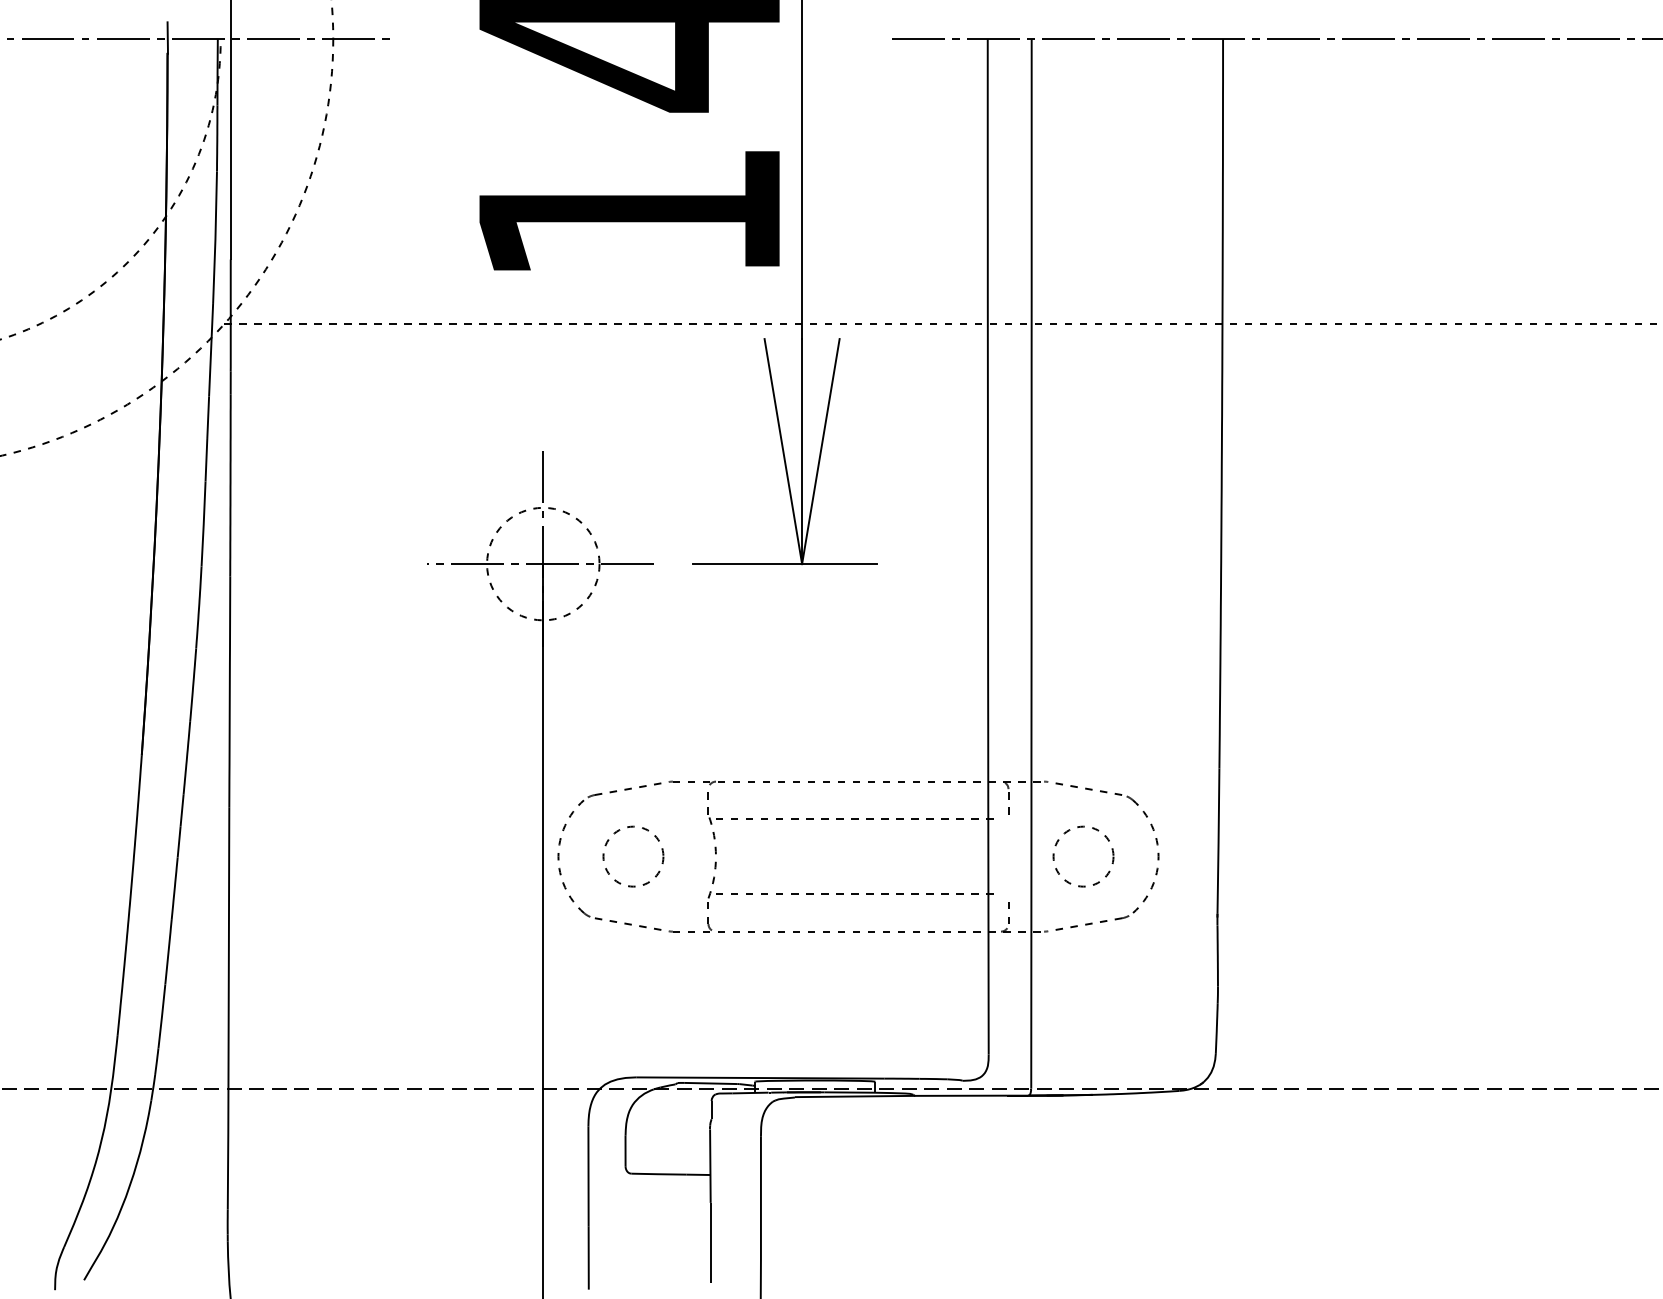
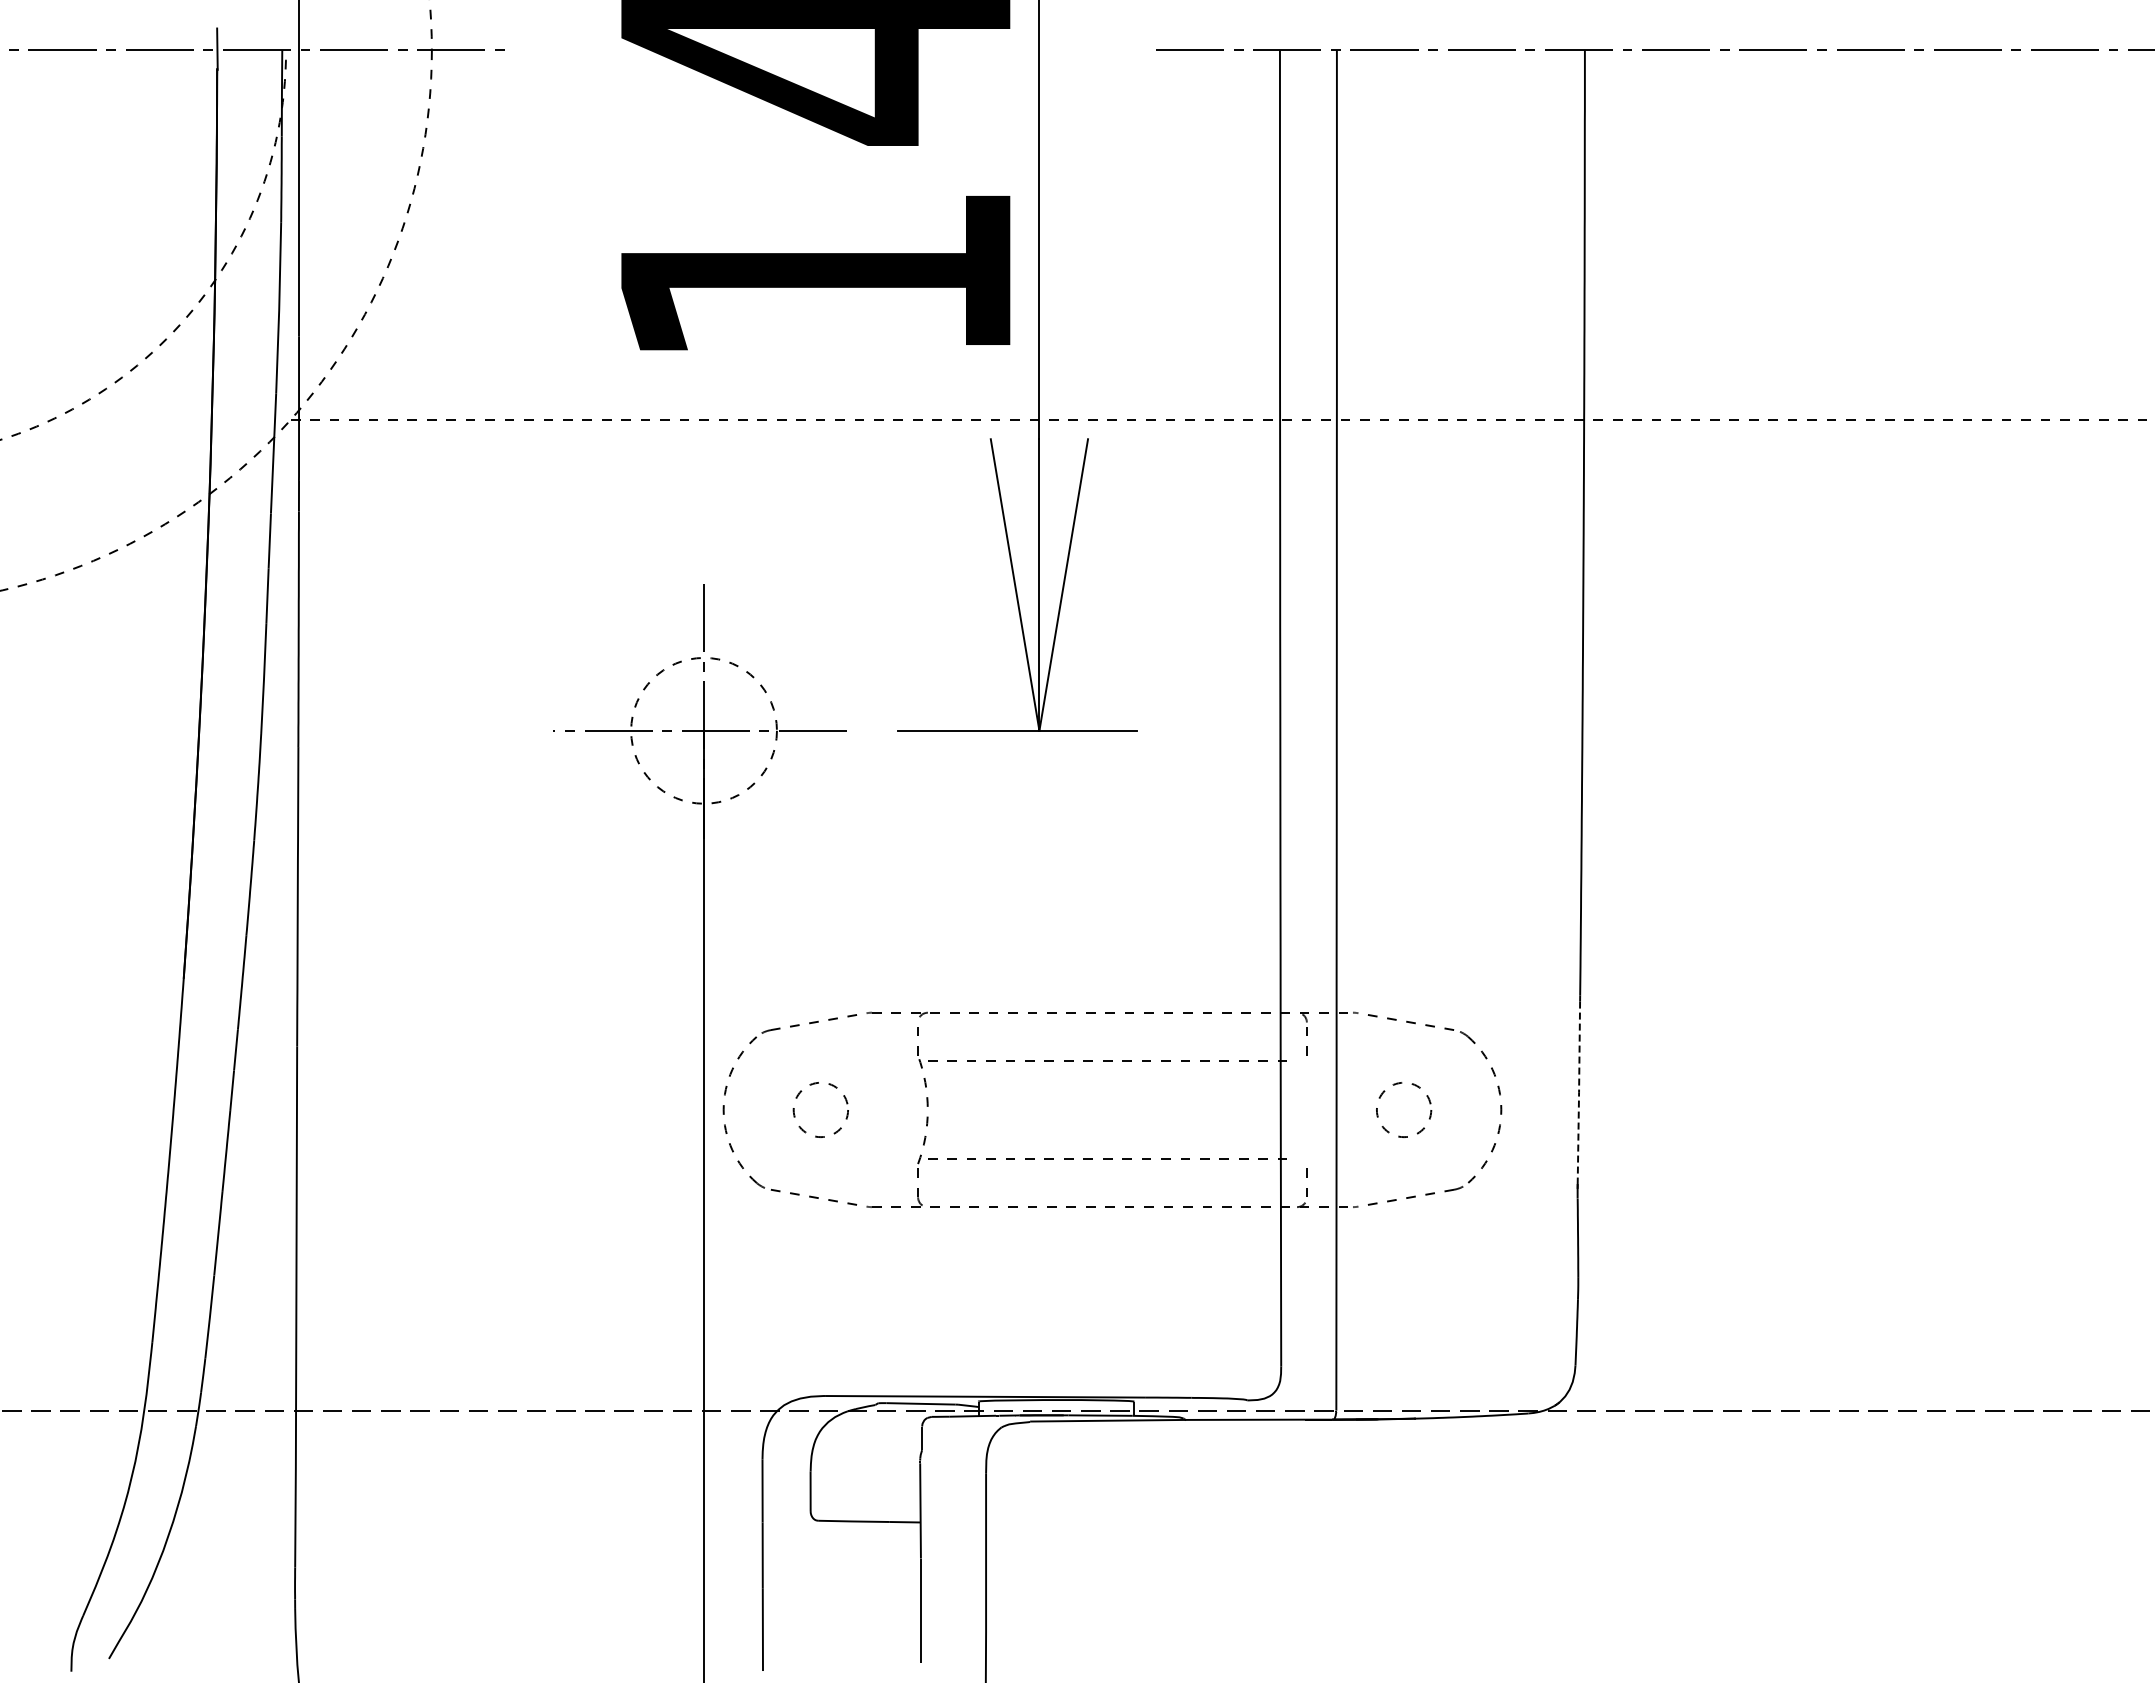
line: (1218, 843) -> (1579, 1092), solid -> dashed
circle: (633, 856) -> (820, 1109), size x0.7
circle: (1083, 856) -> (1403, 1109), size x0.7

